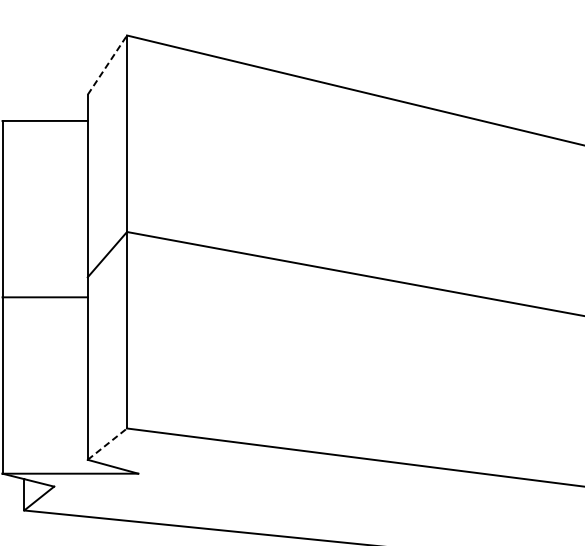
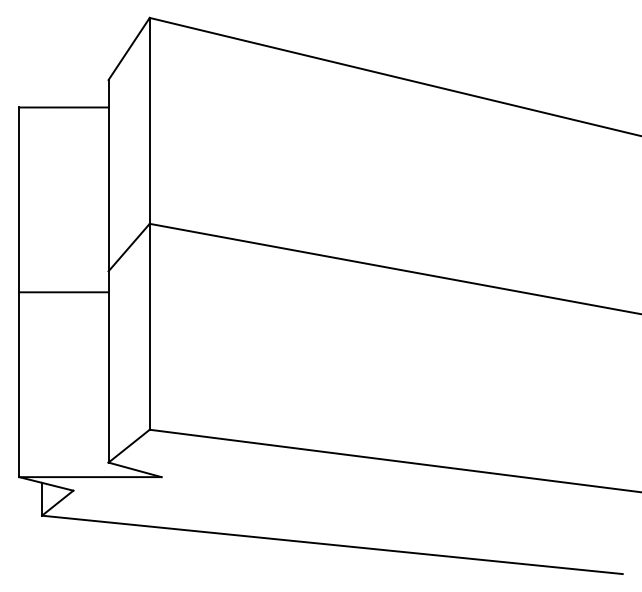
line: (107, 64) -> (129, 48), dashed -> solid
line: (107, 443) -> (129, 445), dashed -> solid

